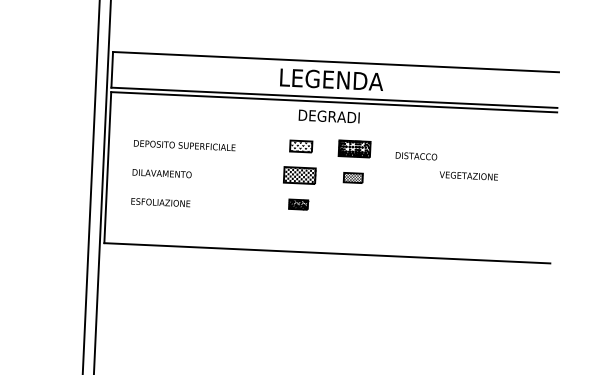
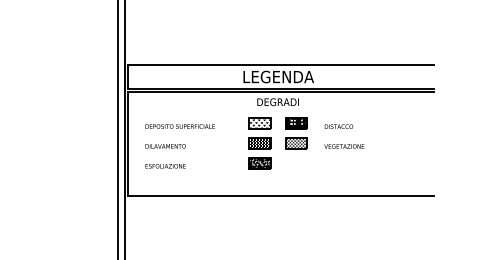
part: (300, 146) -> (259, 123), size x1.43
text: (469, 175) -> (344, 146), moved
part: (353, 178) -> (296, 143), size x1.67
part: (298, 204) -> (259, 163), size x1.67

